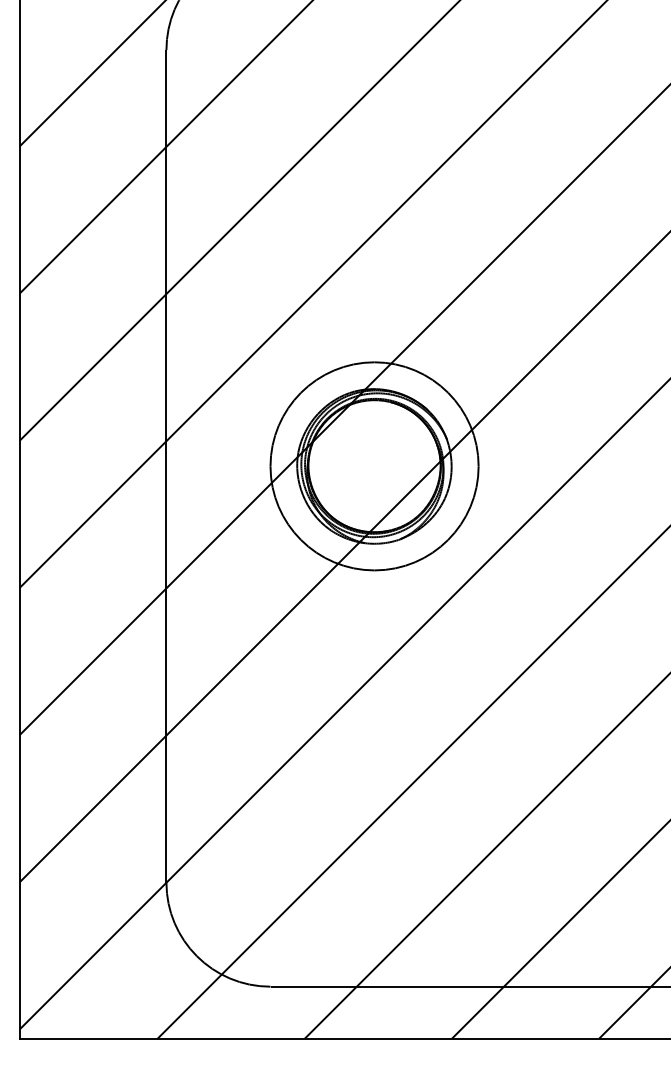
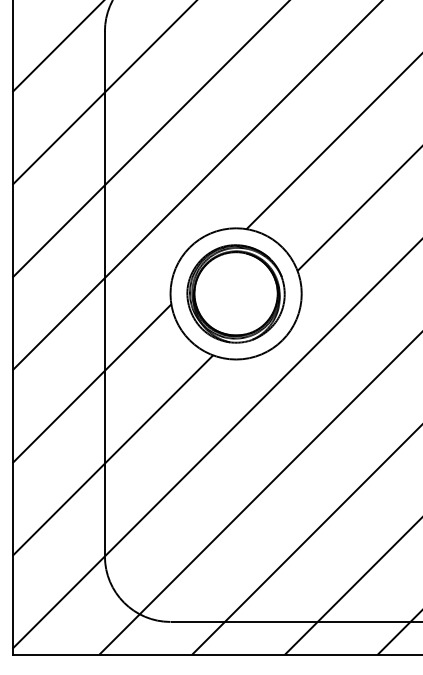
hatch: (371, 464) -> (234, 292), removed

